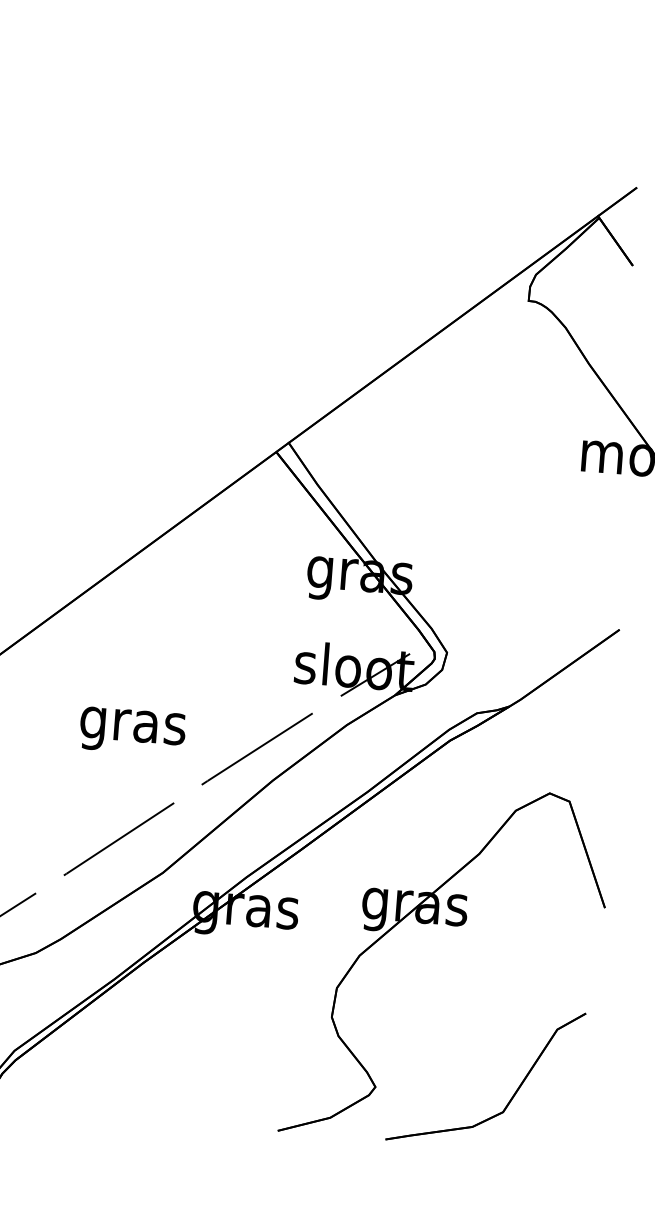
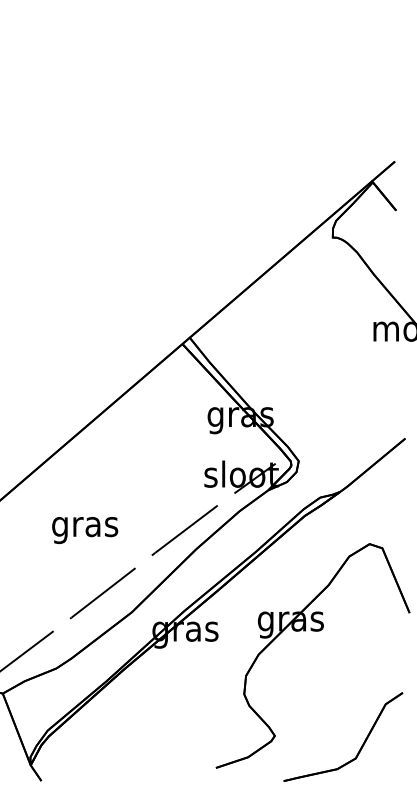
text: (133, 731) -> (85, 530), moved
part: (513, 1092) -> (361, 745), moved

